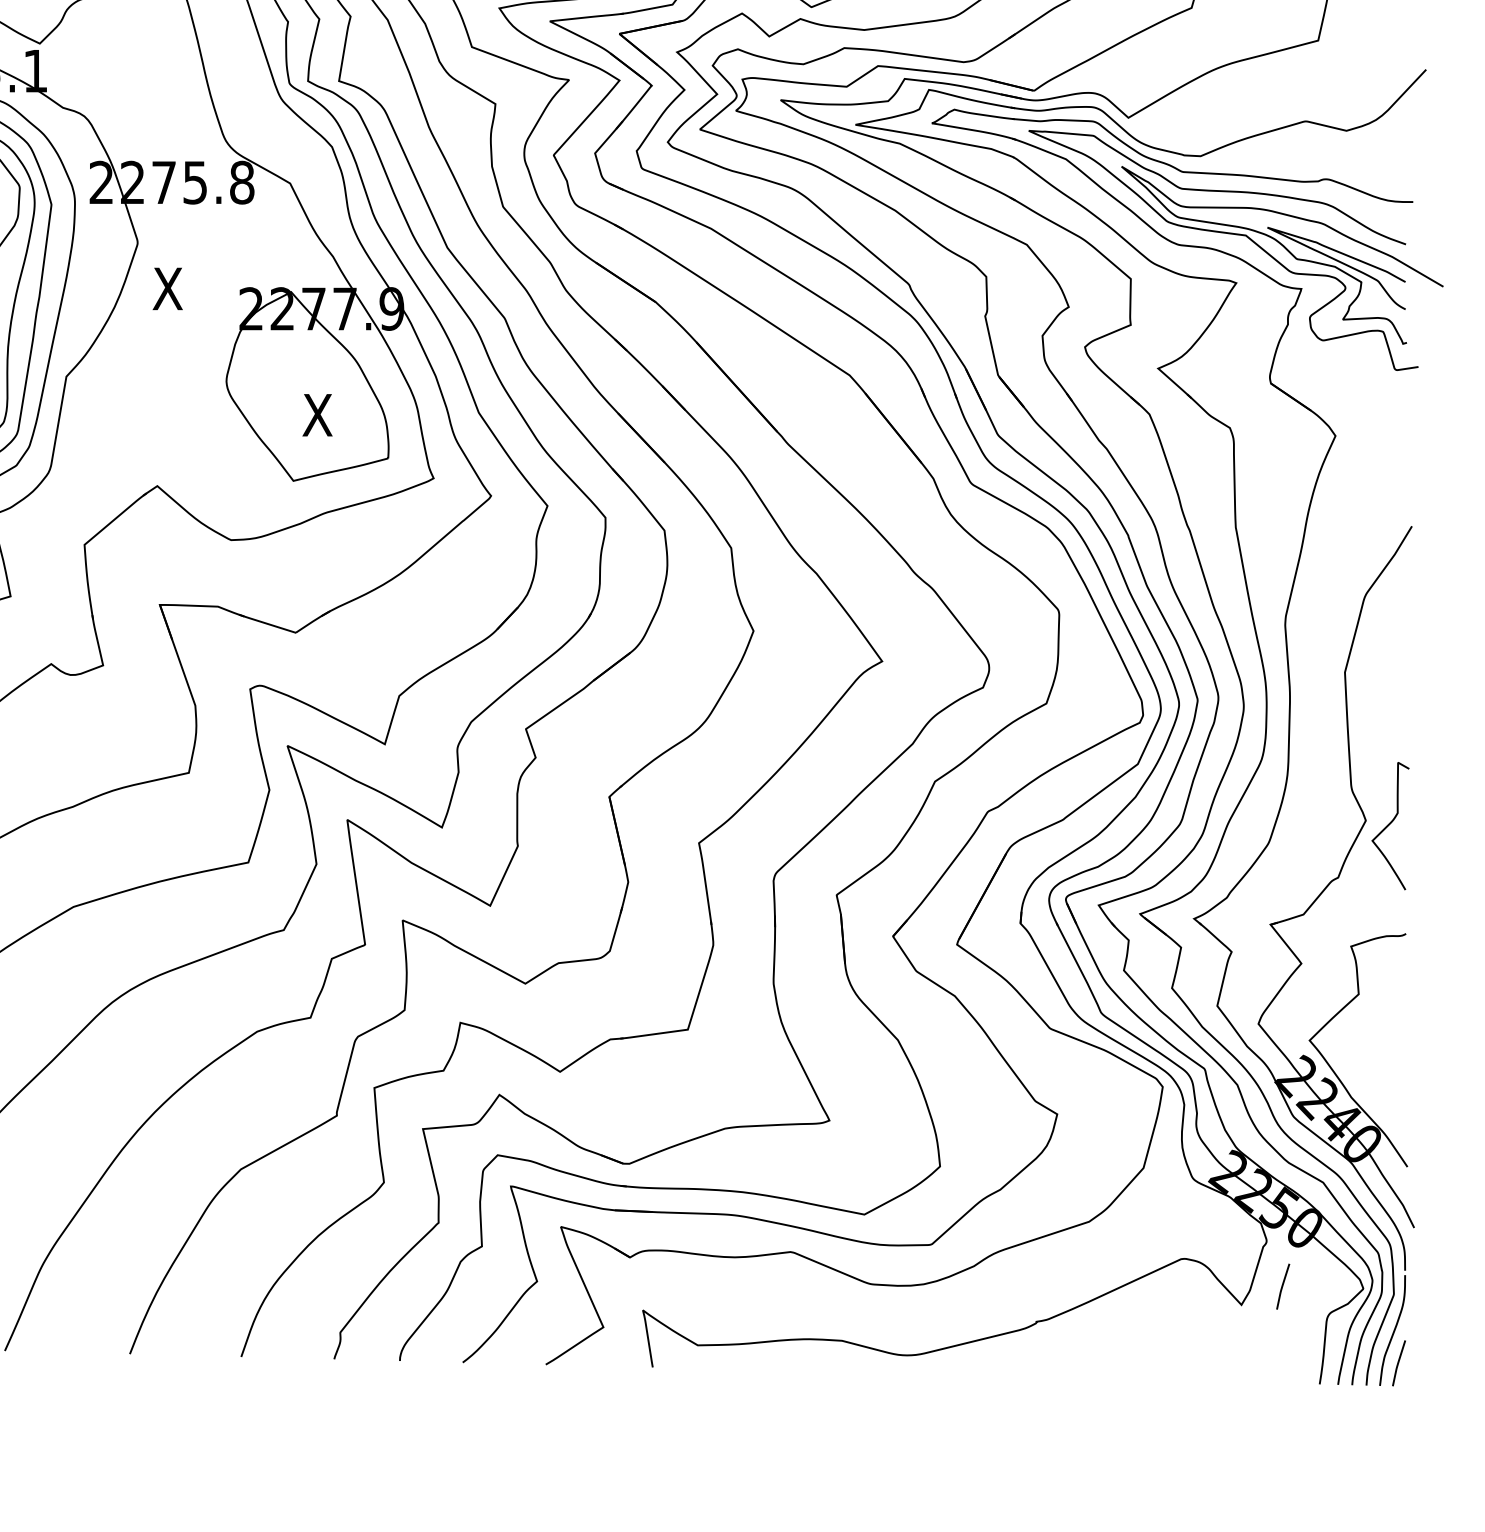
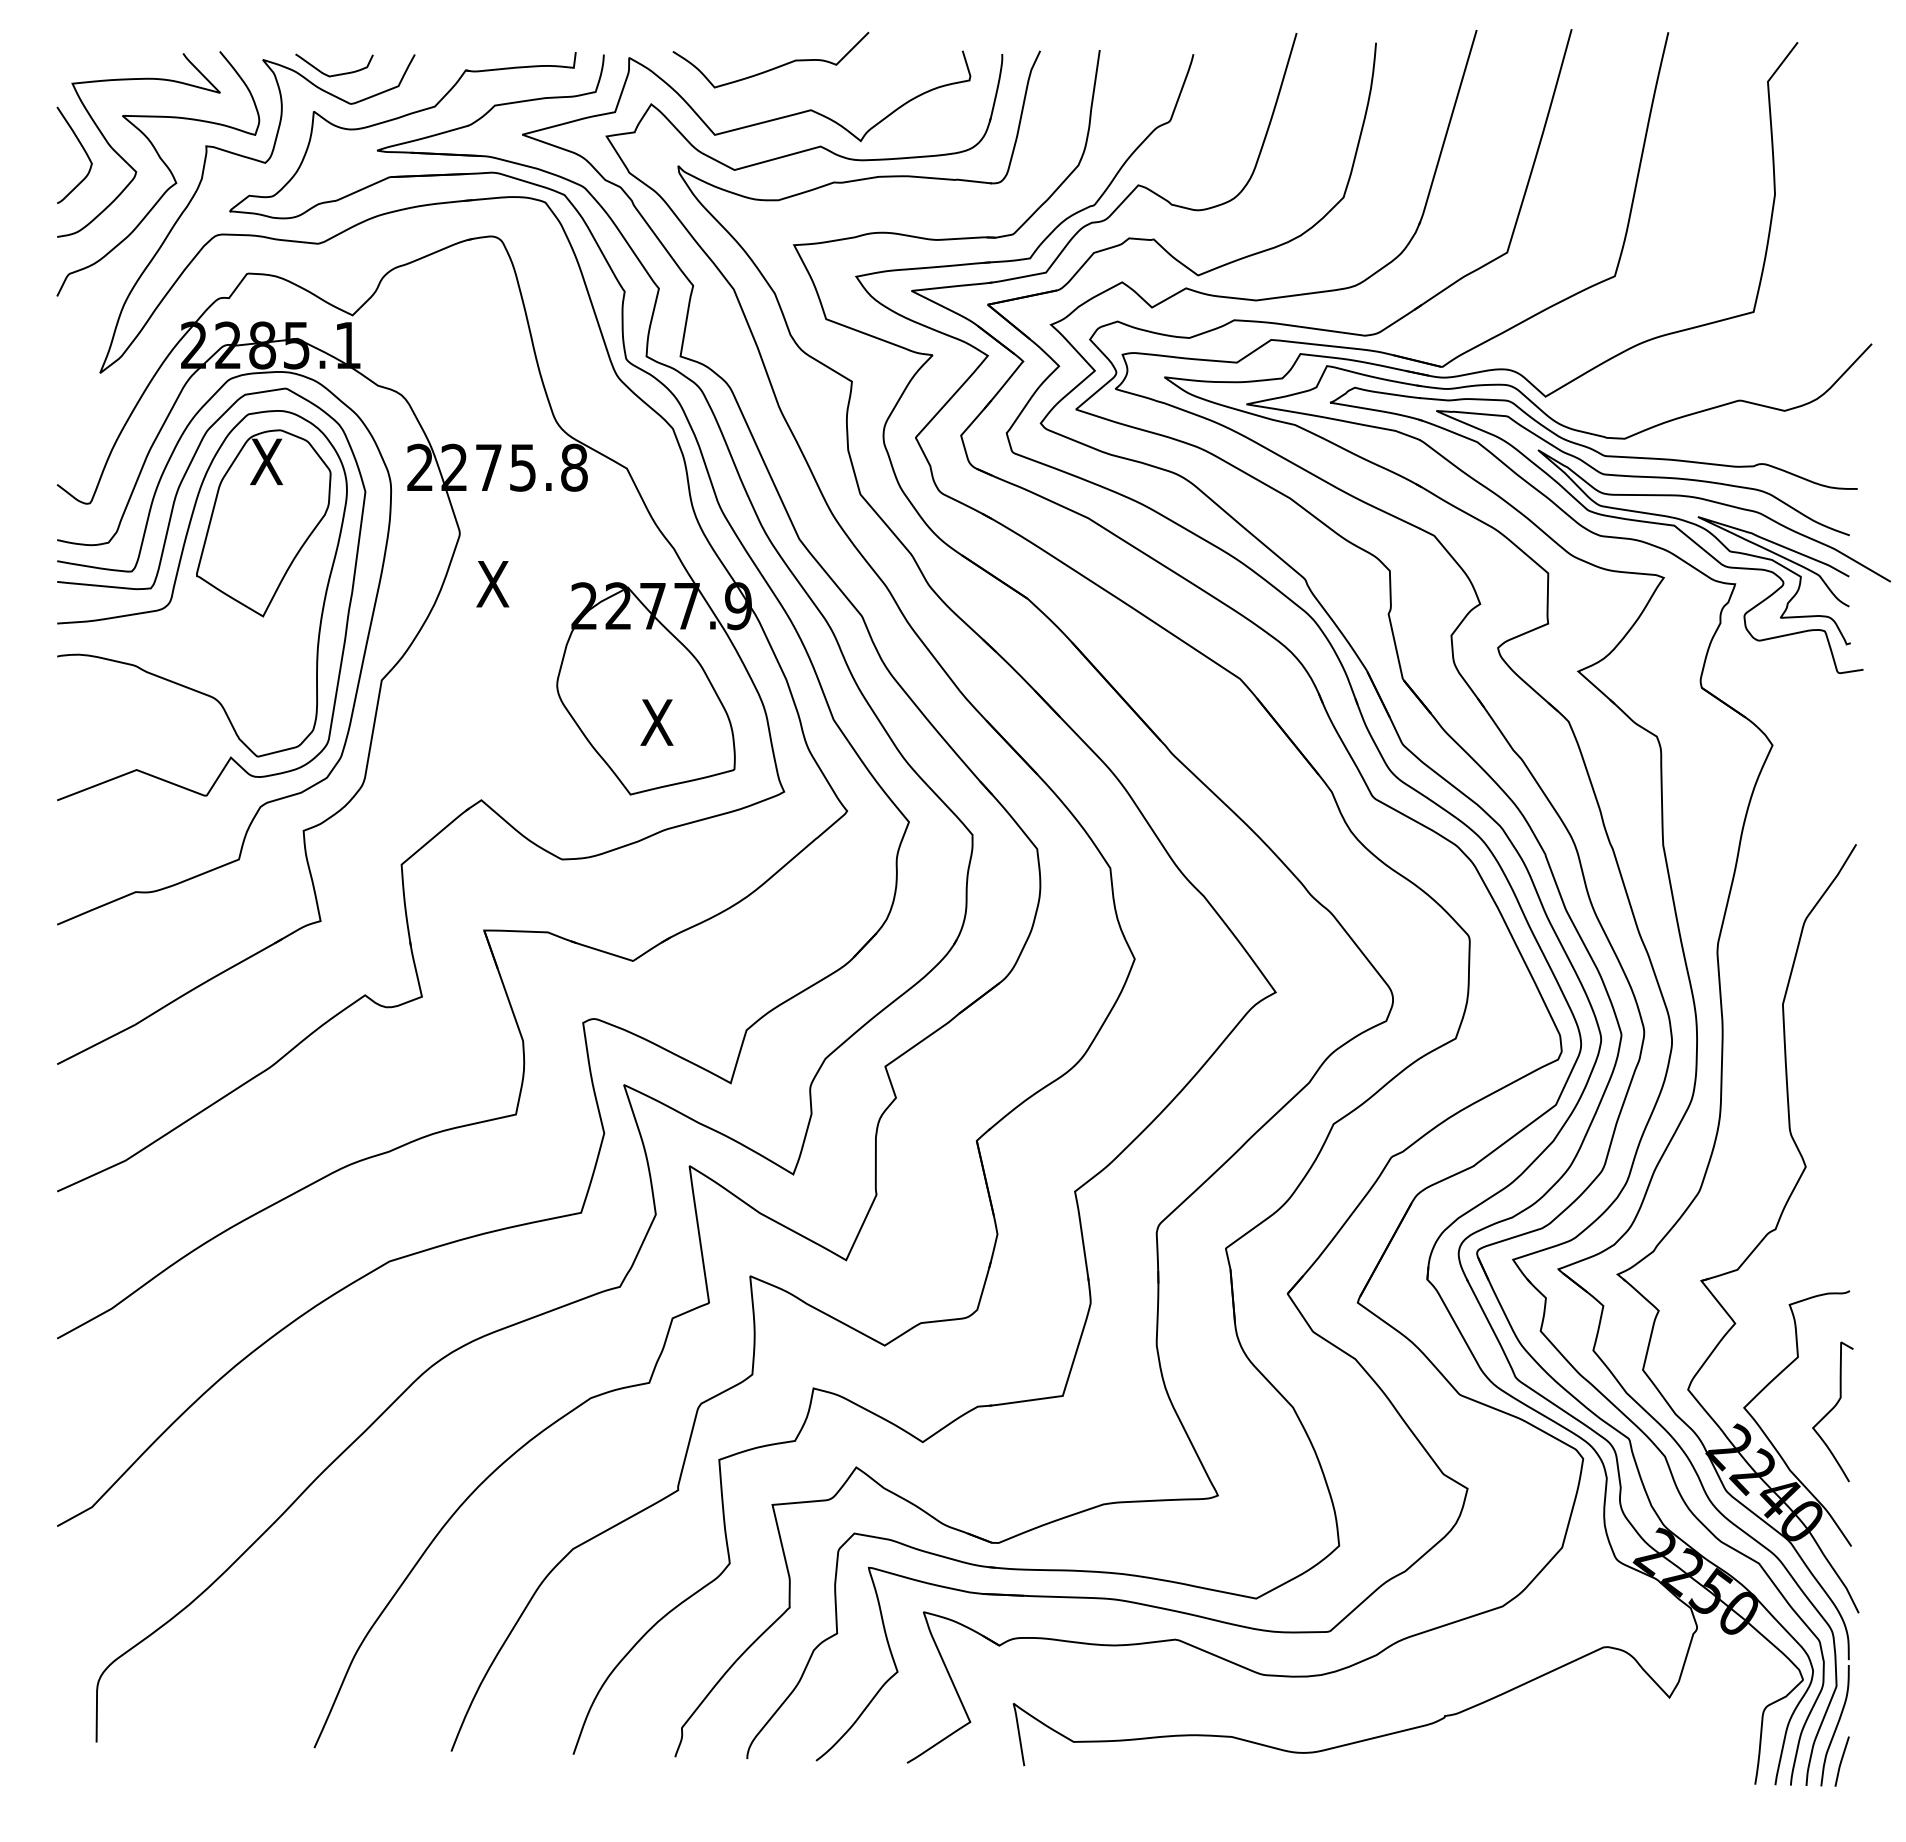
curve: (1390, 824) -> (1832, 1410), moved
line: (1282, 1286) -> (1714, 1677), removed

